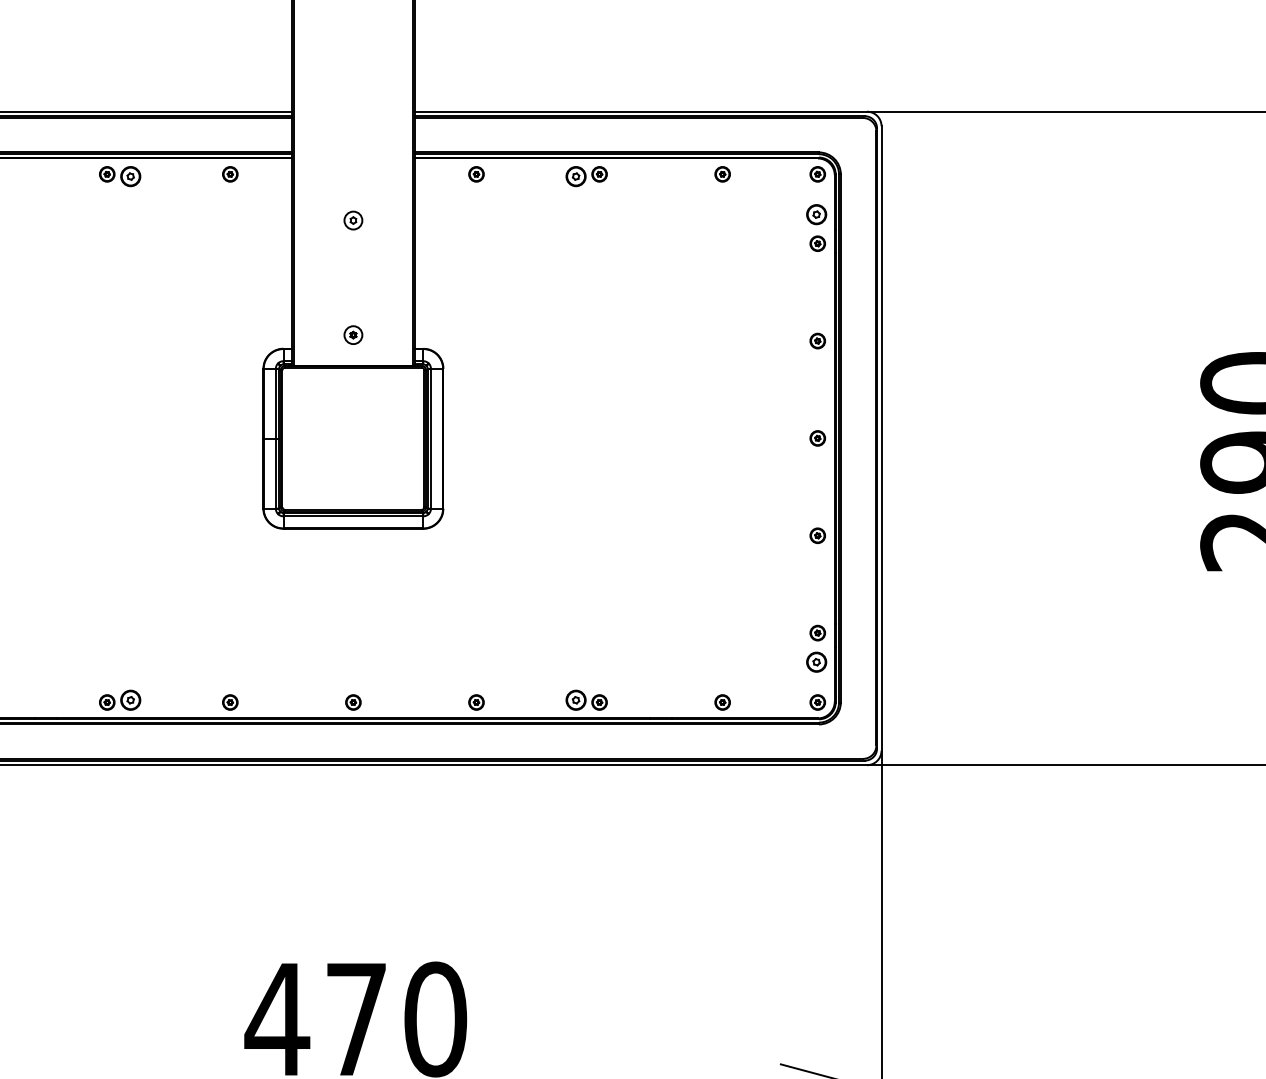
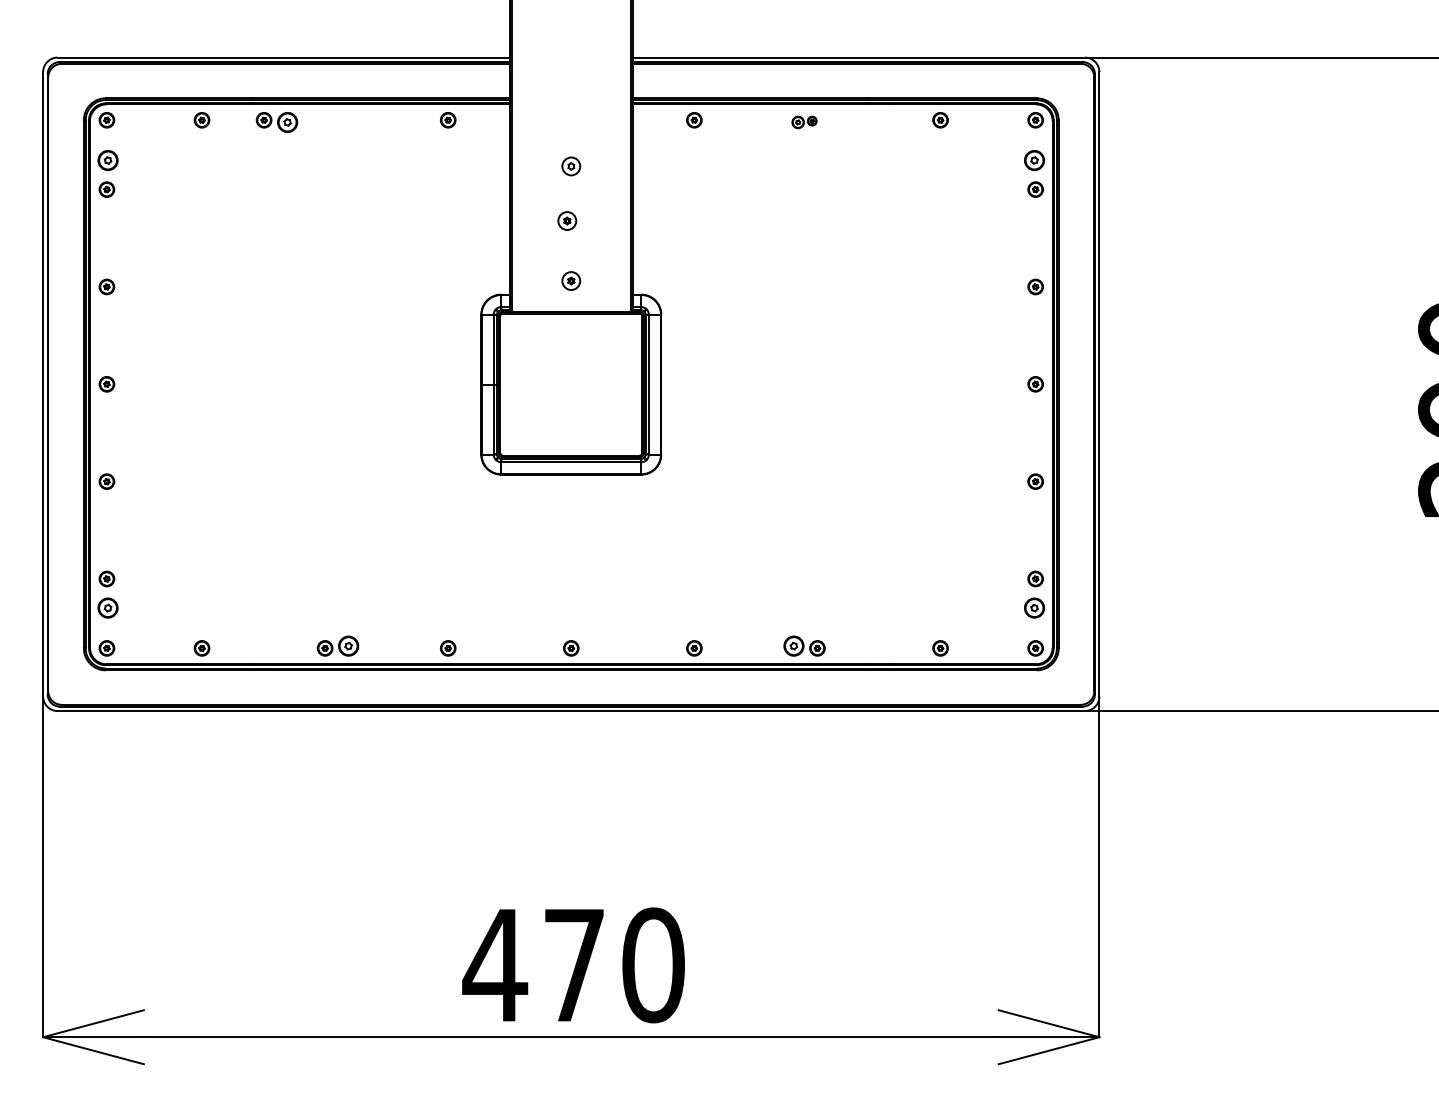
part: (119, 176) -> (276, 122), moved
part: (586, 176) -> (804, 122), size x0.6
part: (349, 274) -> (567, 220), added

